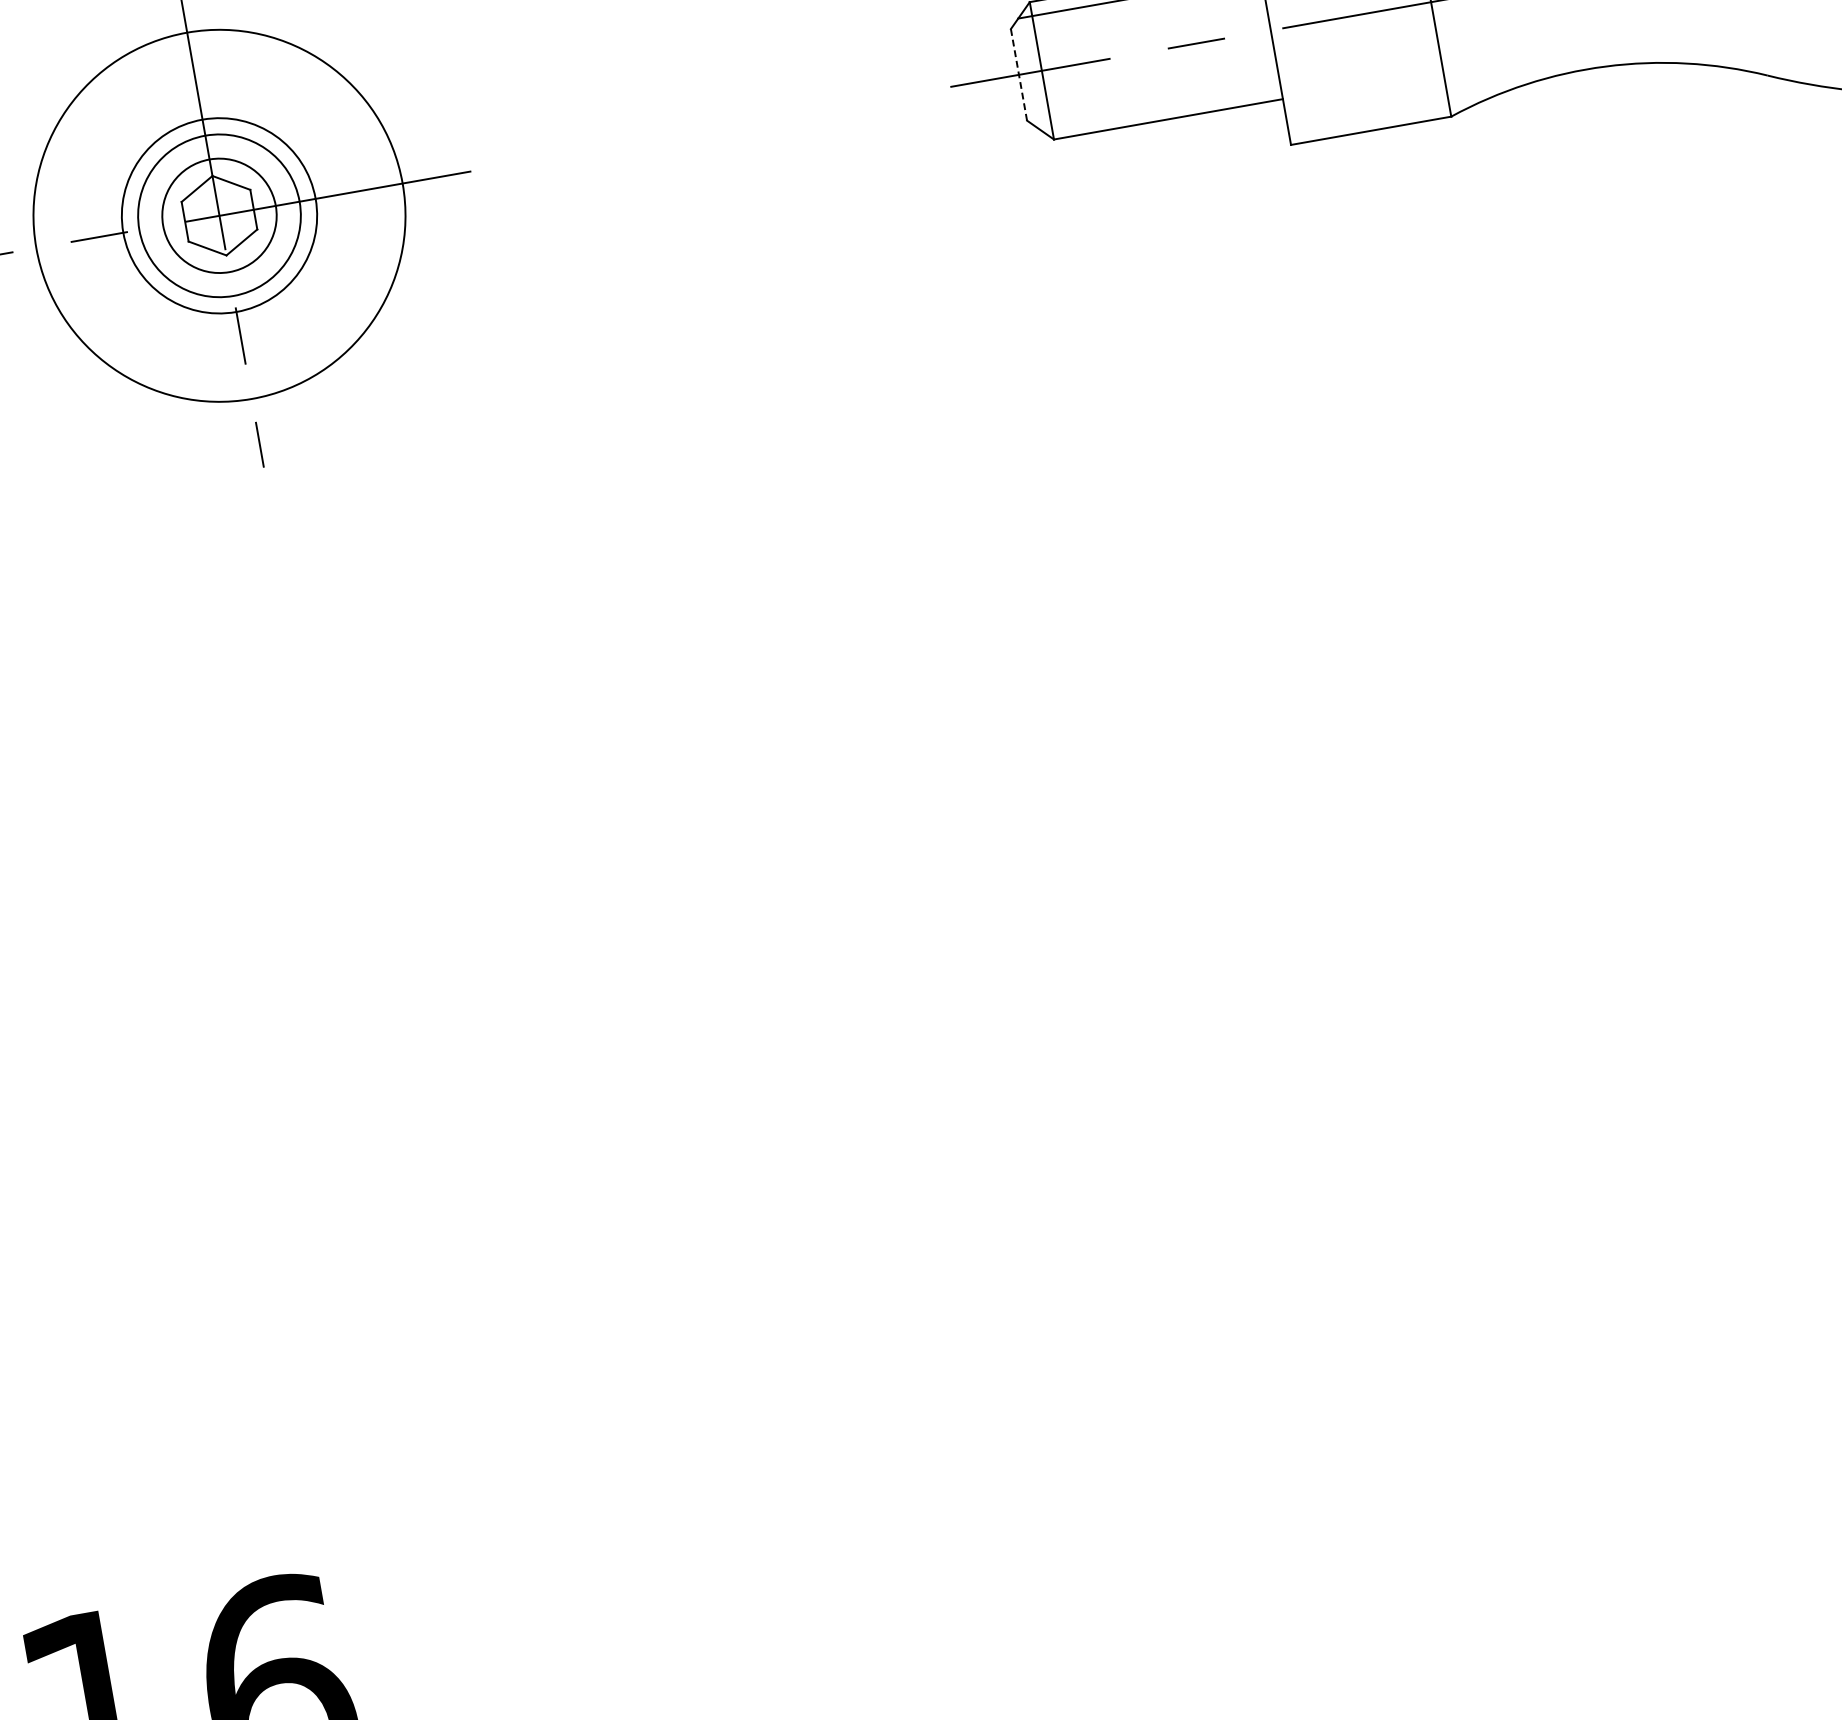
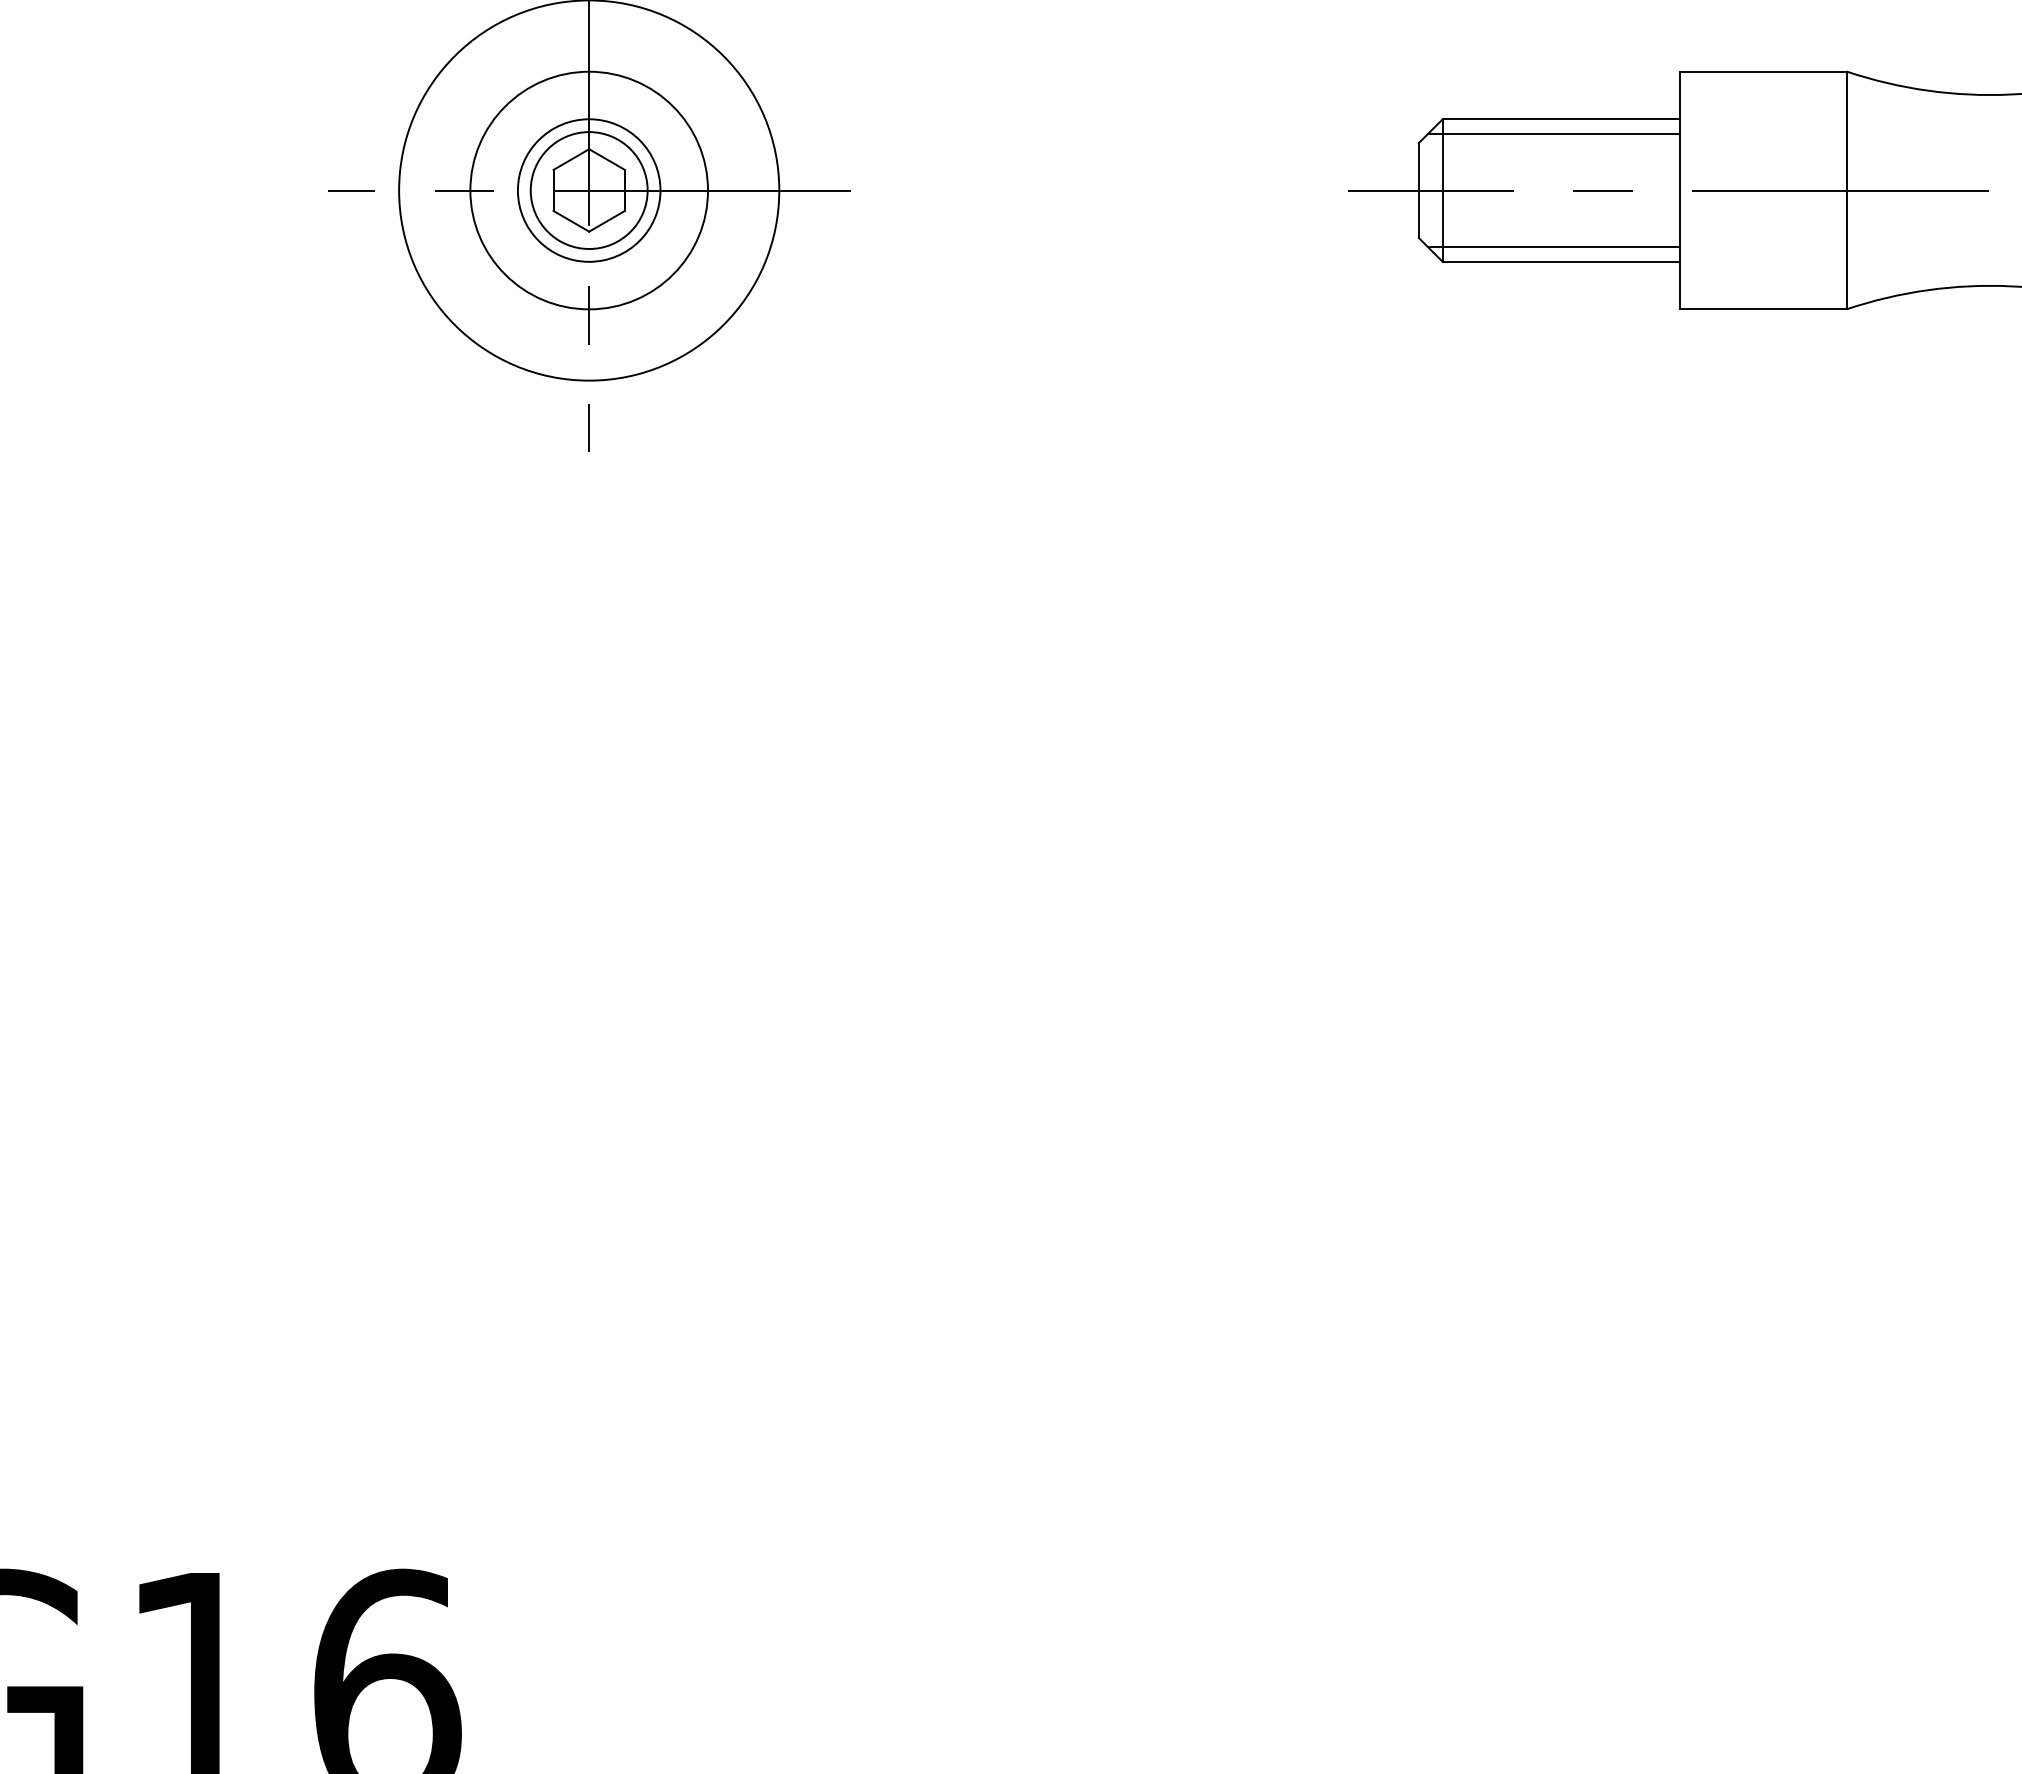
line: (1018, 74) -> (1418, 190), dashed -> solid
line: (1158, 106) -> (1553, 247), added
circle: (218, 215) -> (588, 190), size x0.71
circle: (219, 215) -> (589, 190), size x1.43

